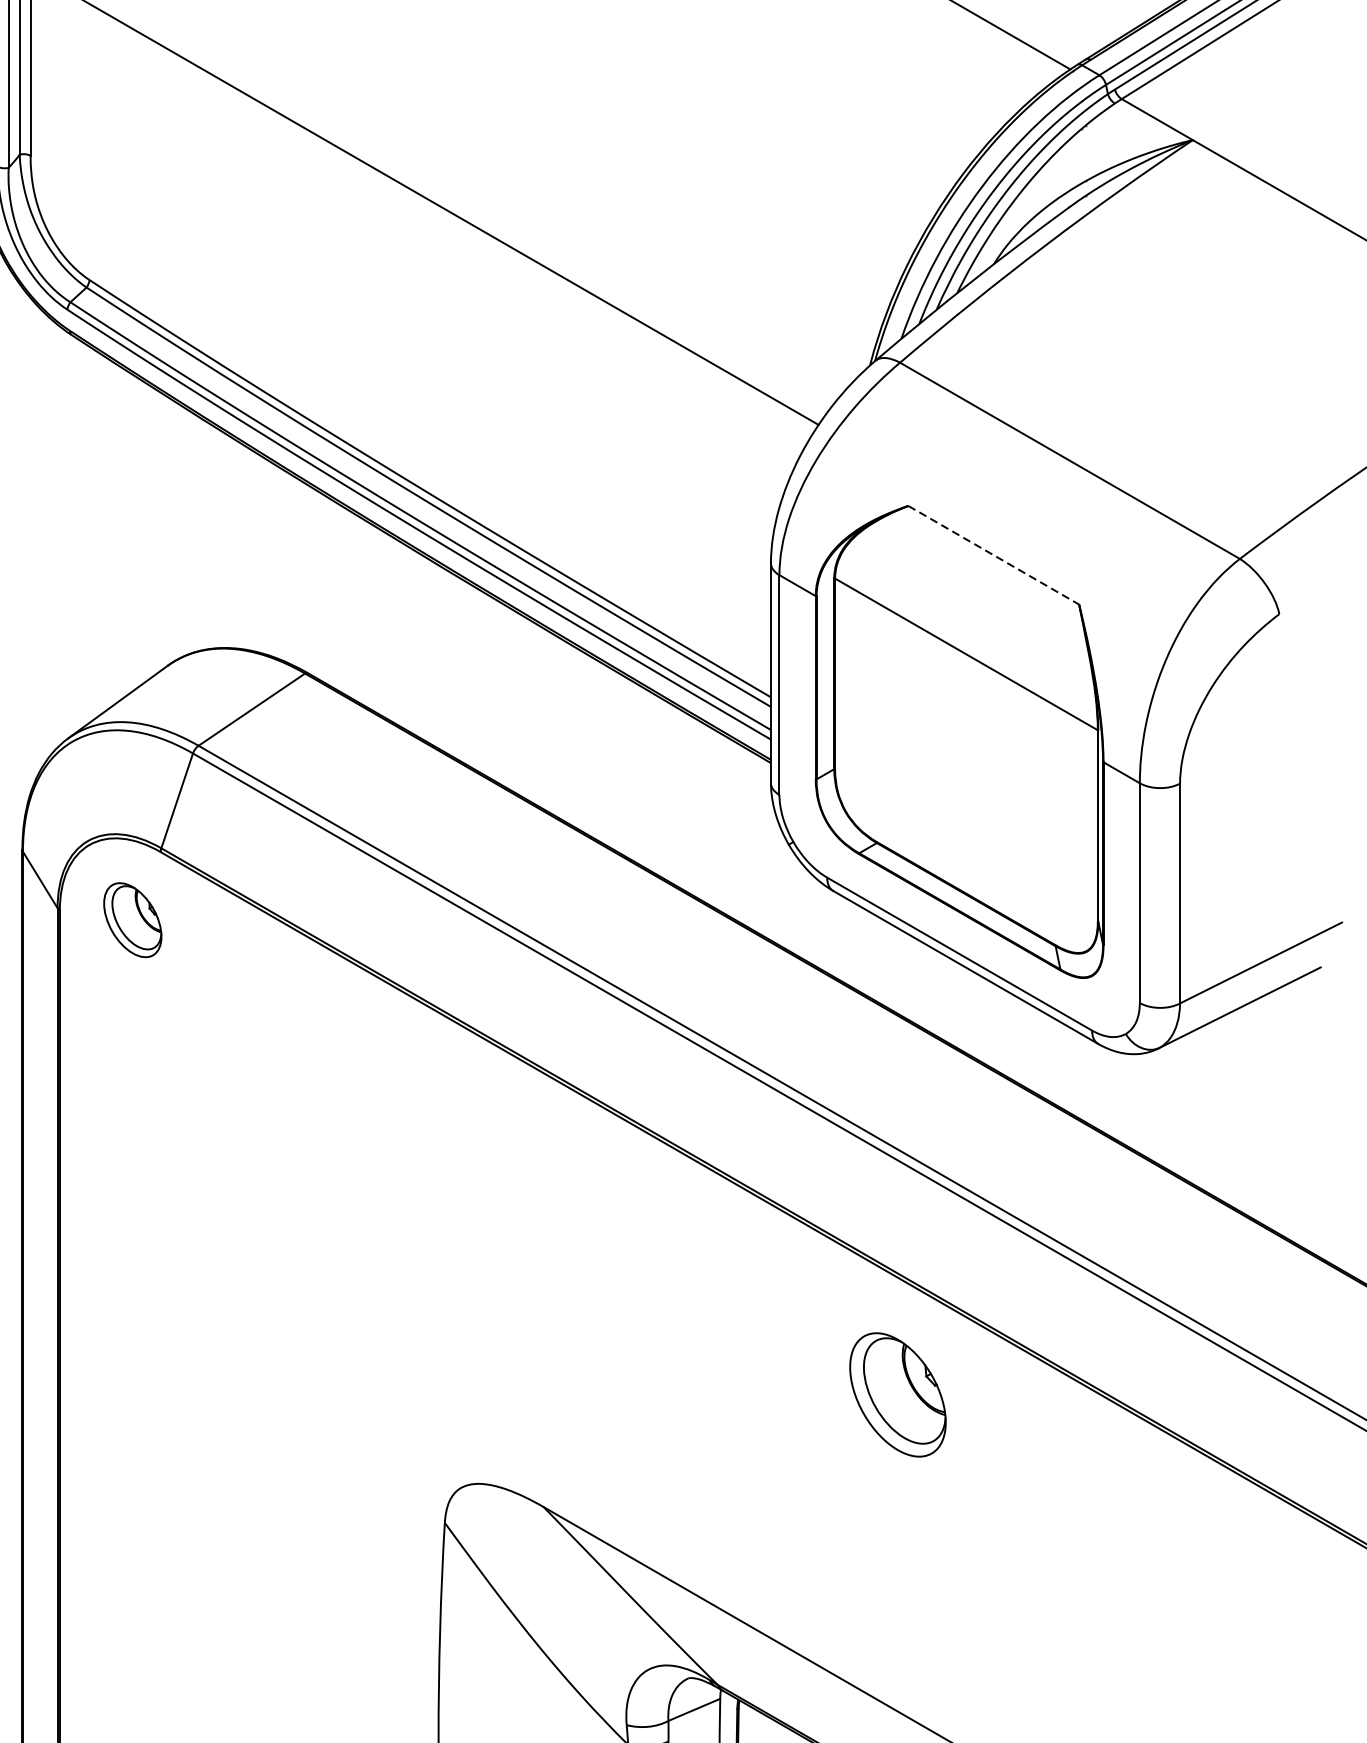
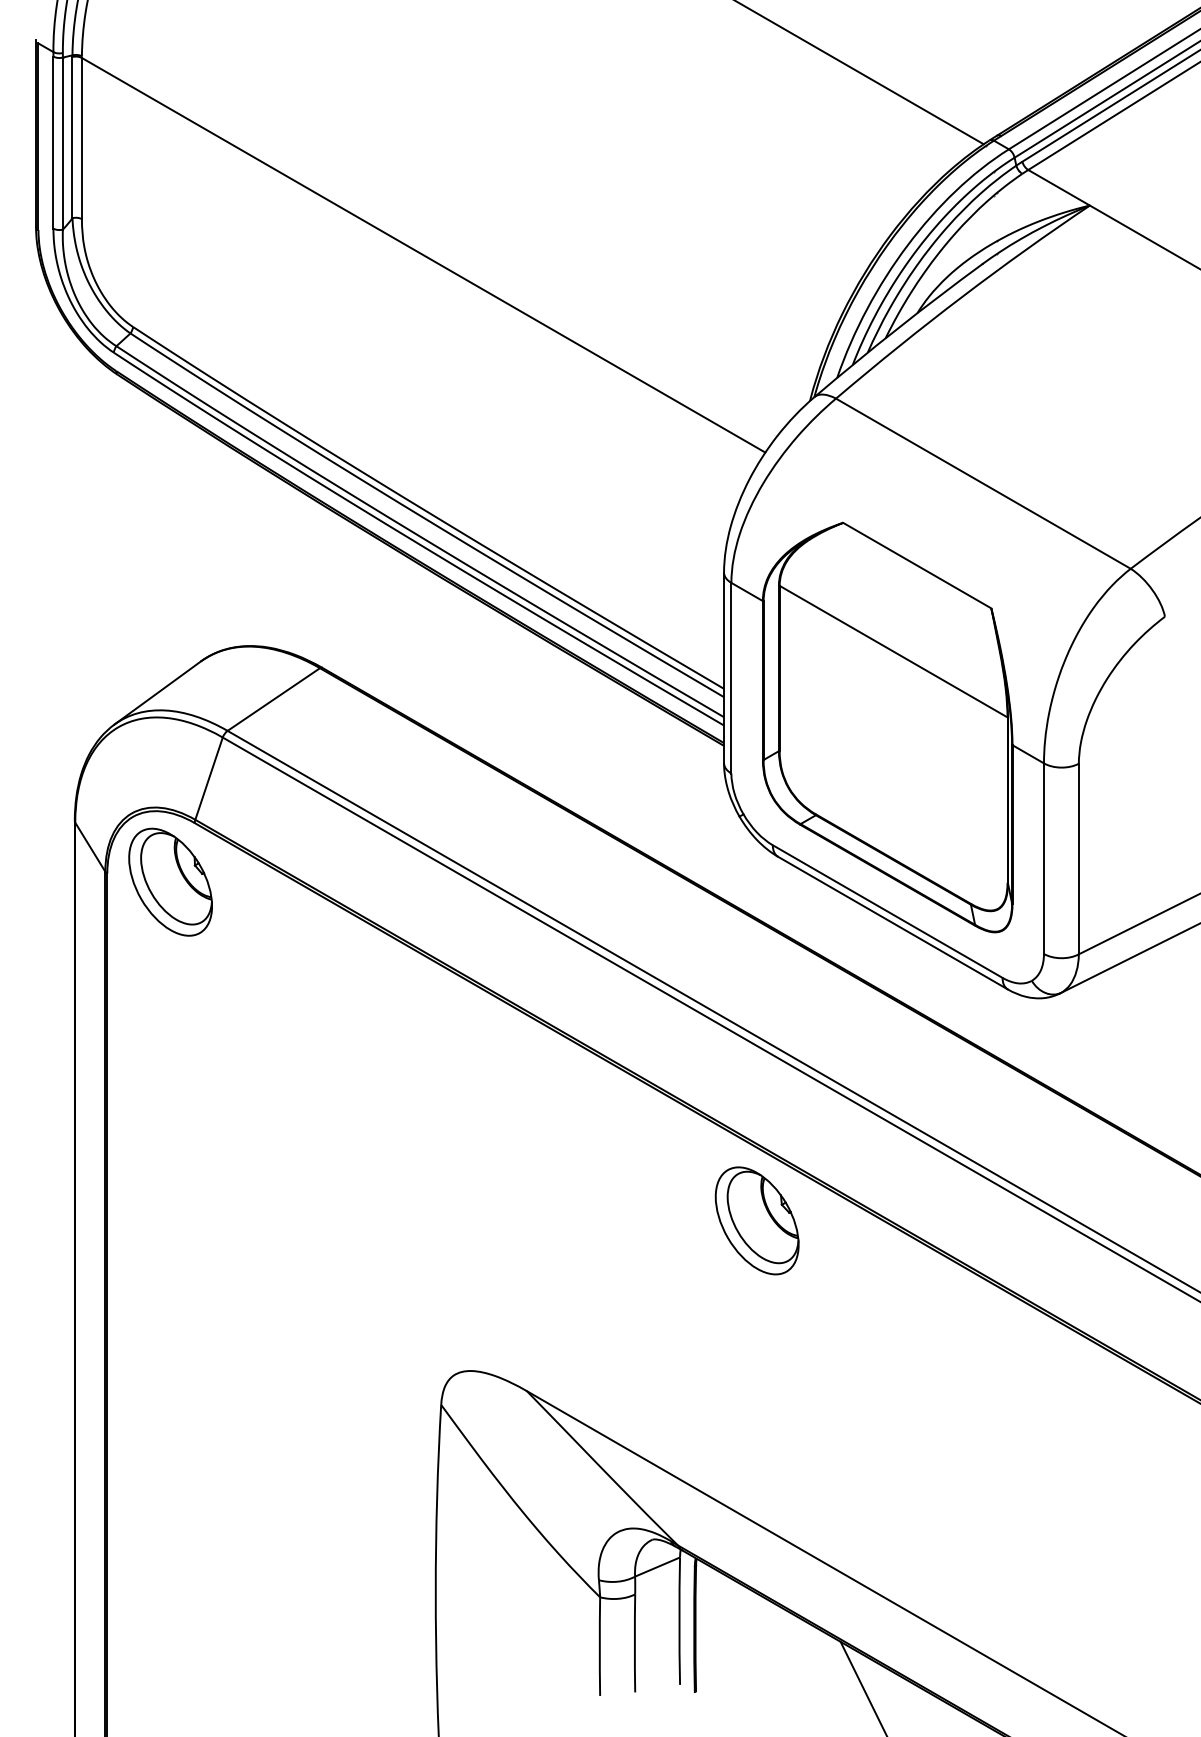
line: (994, 555) -> (917, 565), dashed -> solid
part: (132, 919) -> (170, 881), size x1.67
part: (897, 1394) -> (756, 1220), moved

